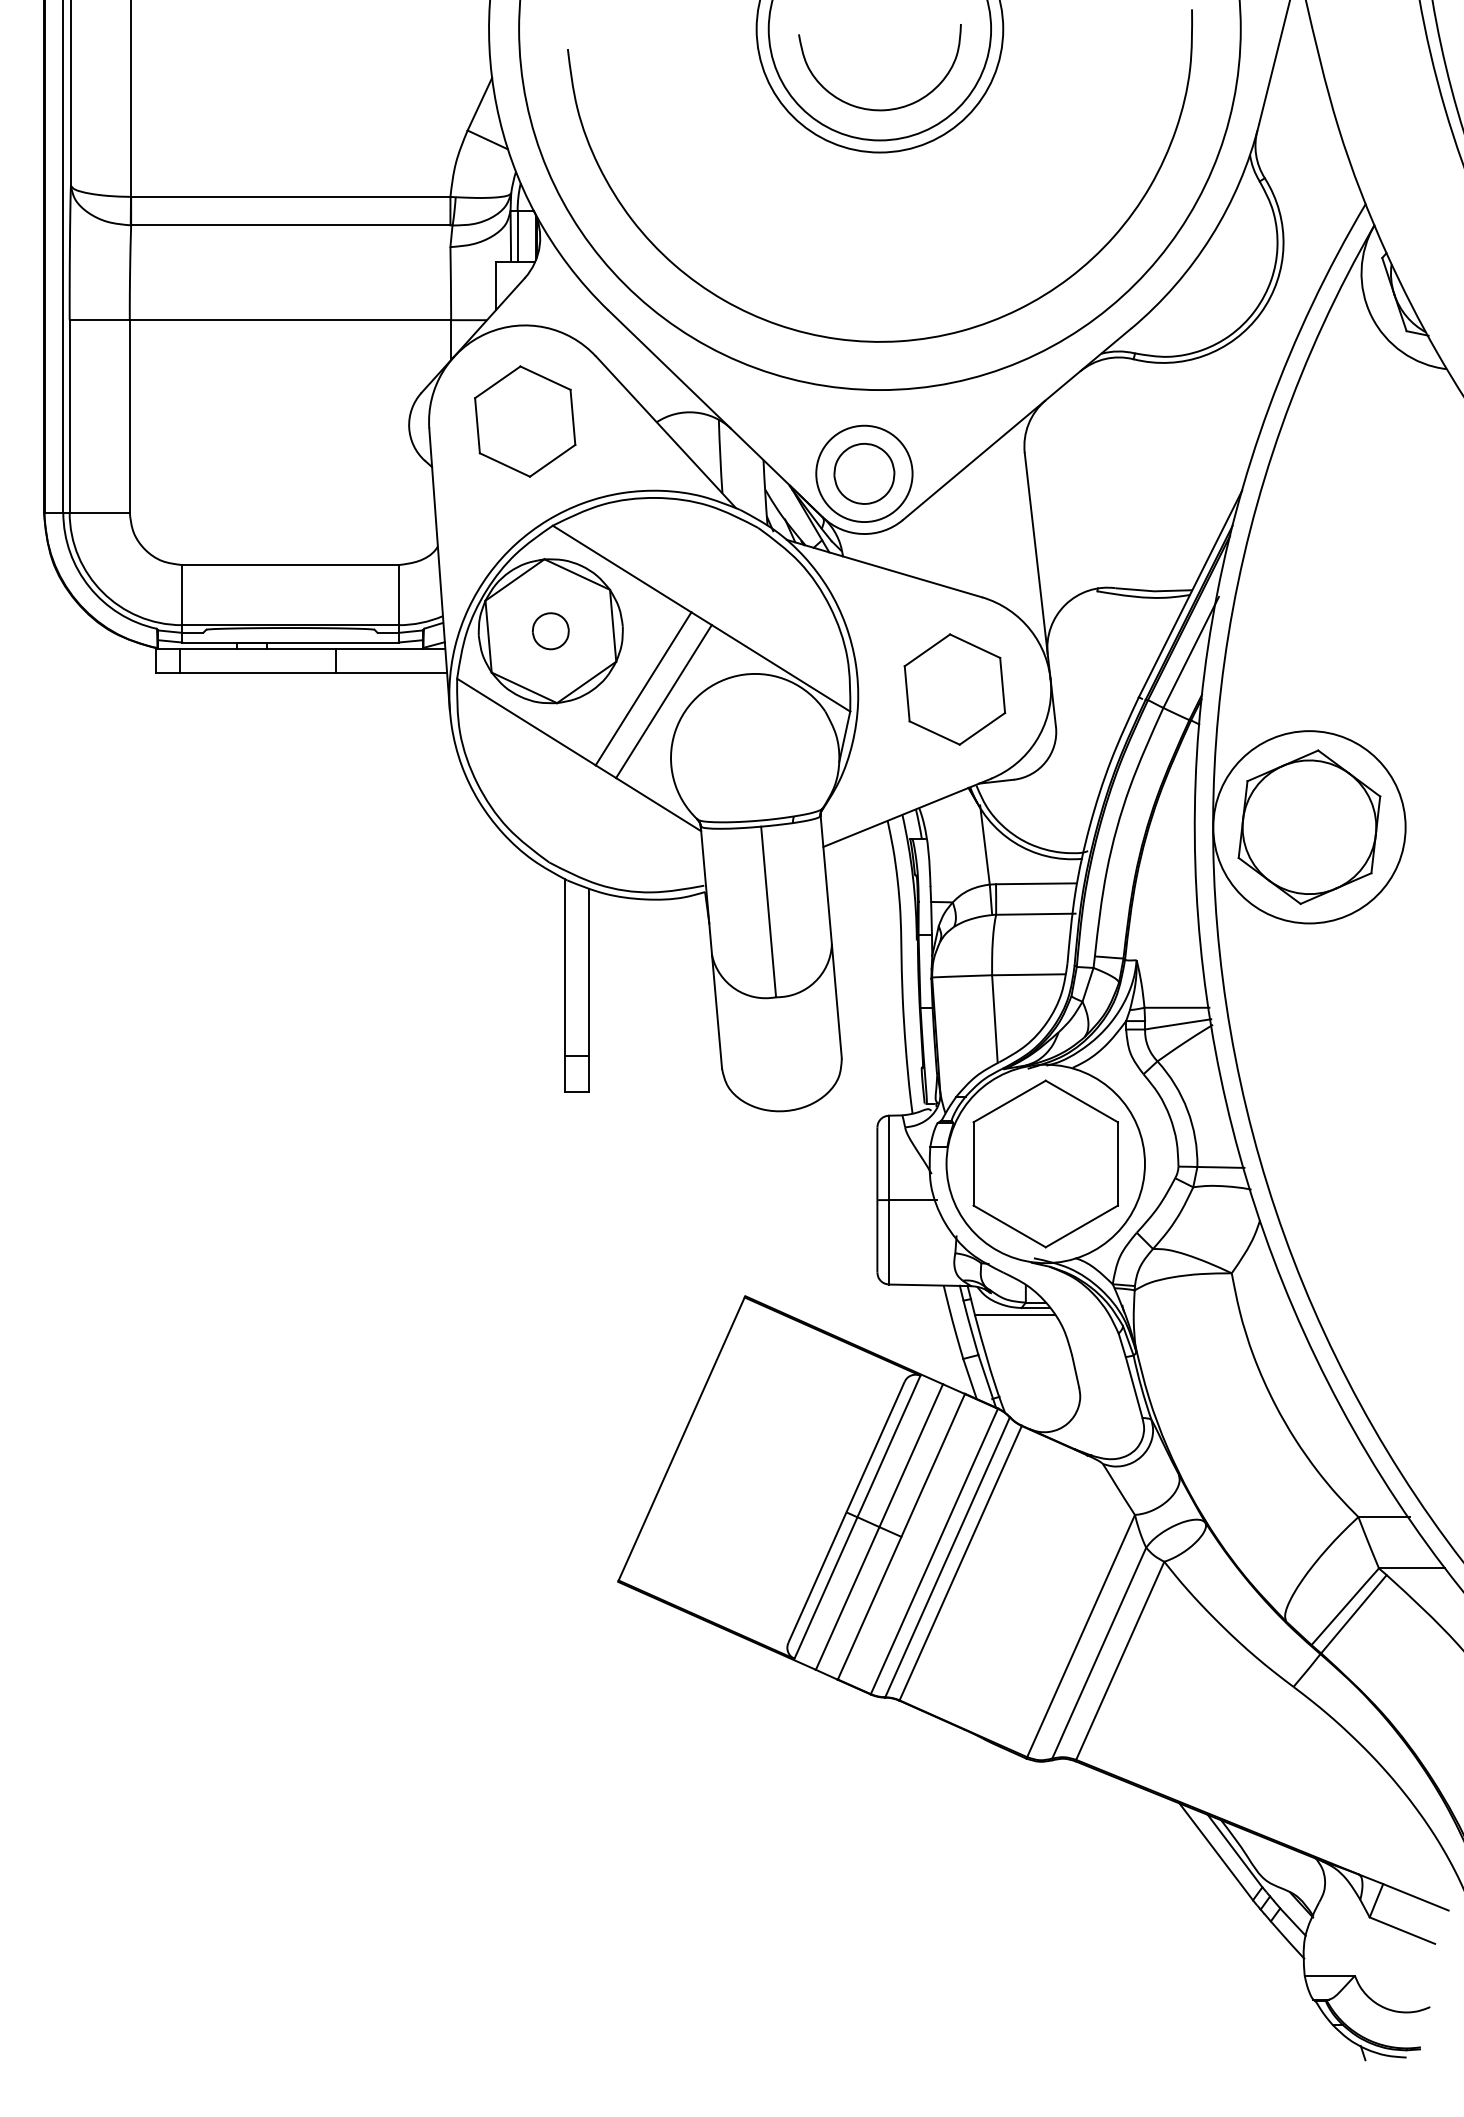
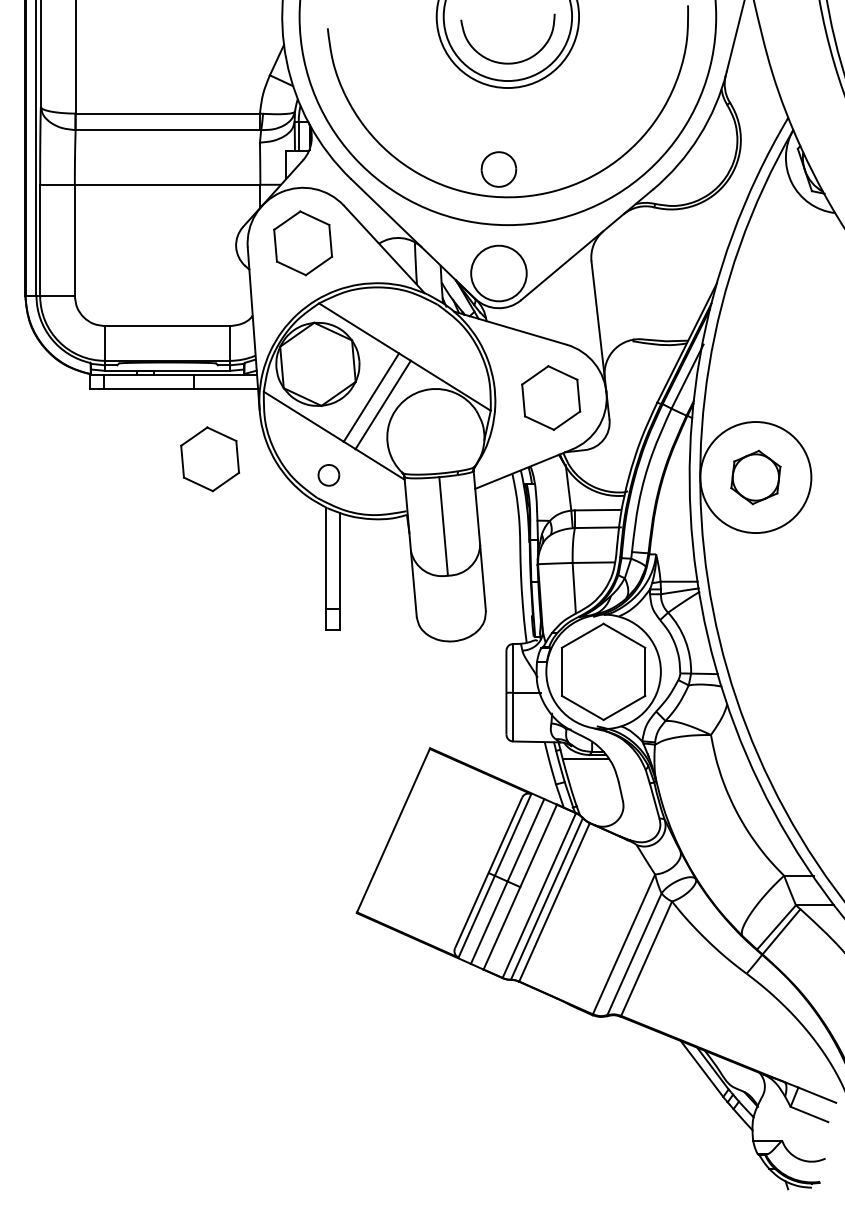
part: (863, 473) -> (498, 169), moved
part: (550, 631) -> (328, 475), moved
part: (364, 796) -> (210, 459), added
part: (1308, 827) -> (755, 477), size x0.6

